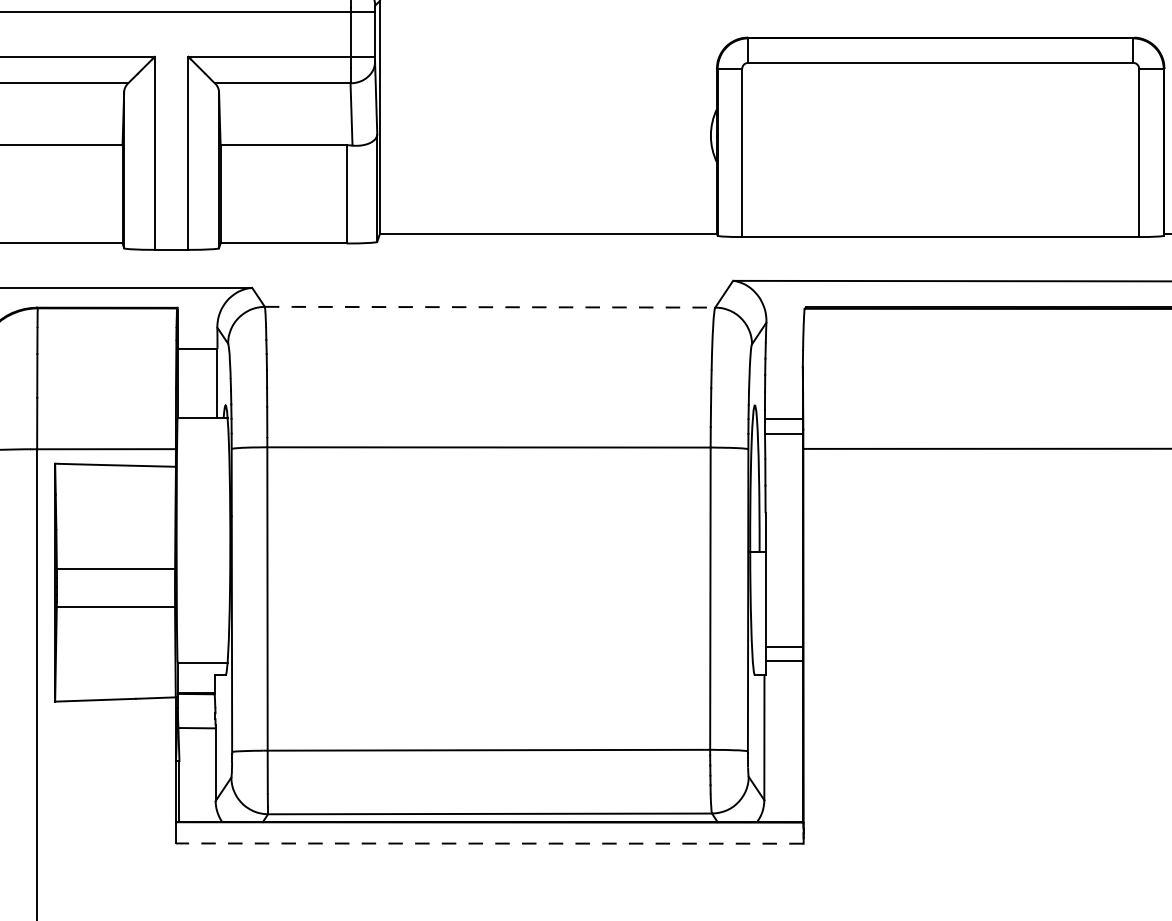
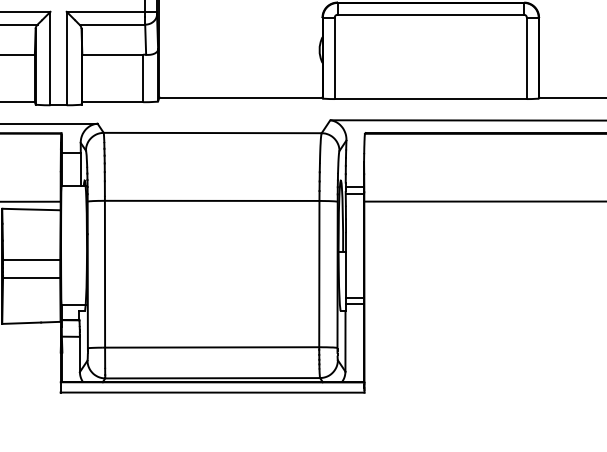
line: (489, 308) -> (212, 133), dashed -> solid
line: (489, 843) -> (212, 392), dashed -> solid

